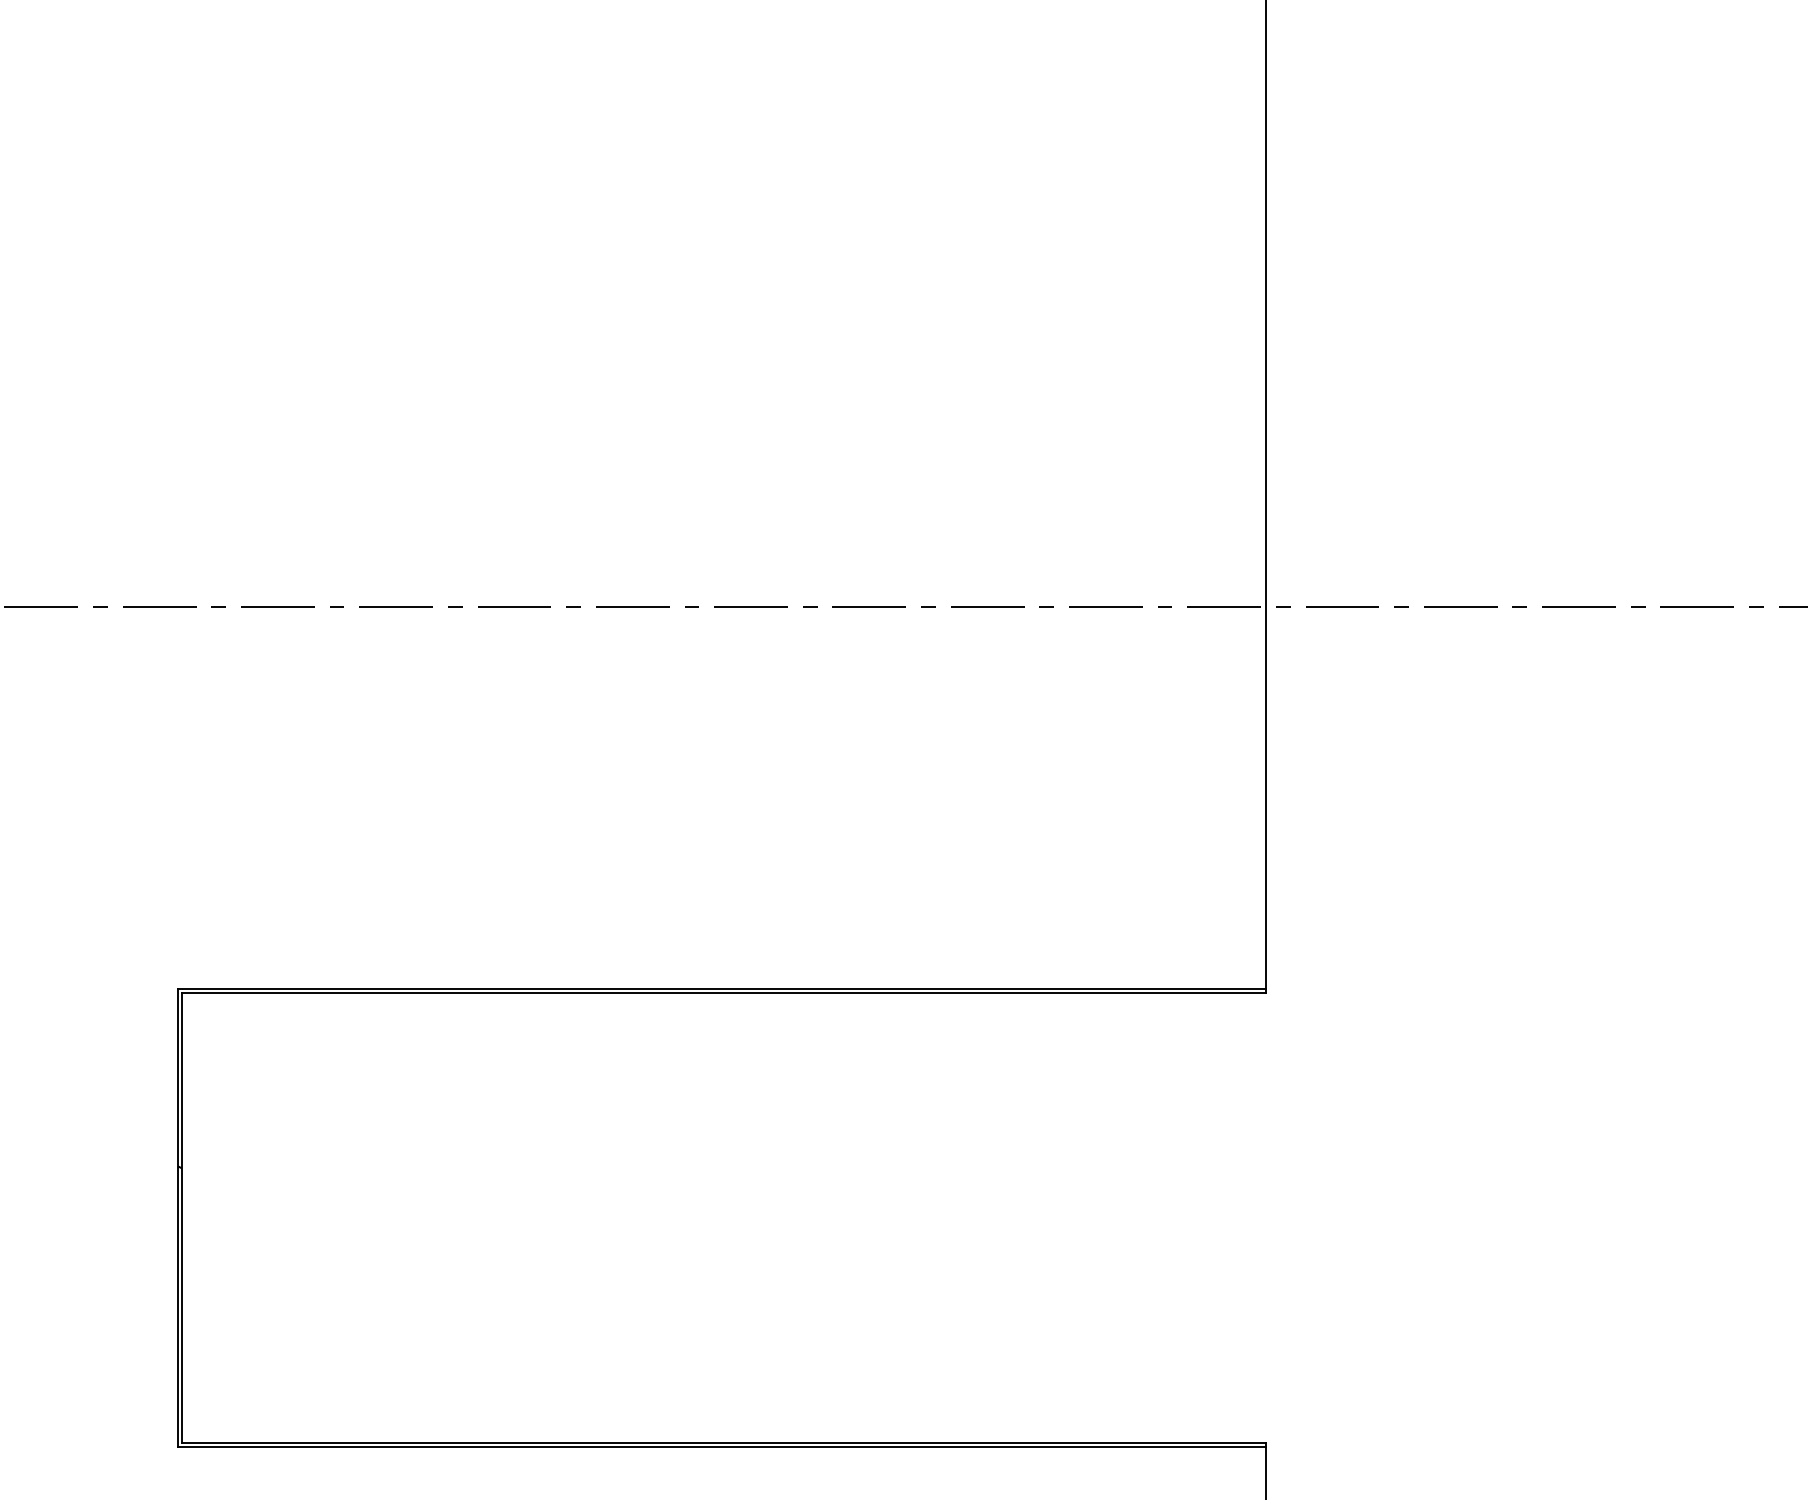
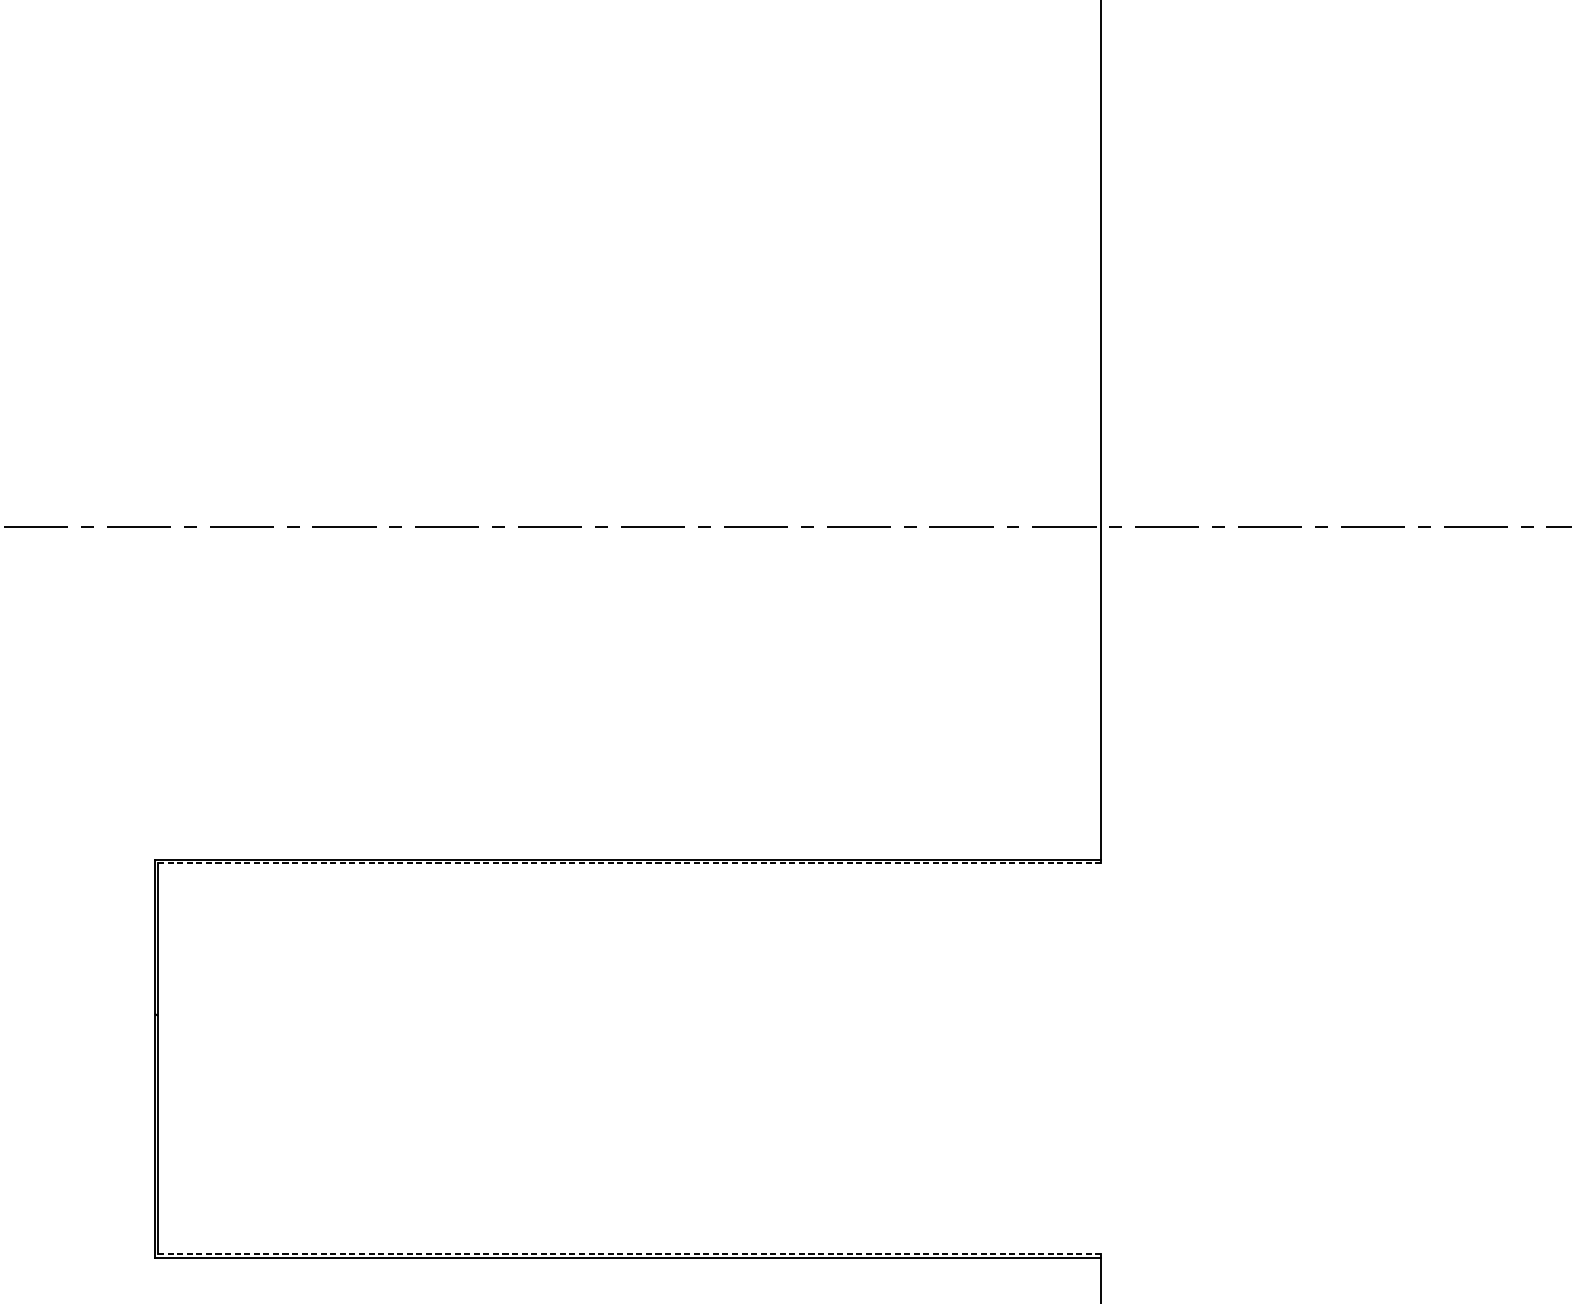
line: (724, 993) -> (629, 863), solid -> dashed
line: (724, 1442) -> (629, 1254), solid -> dashed

